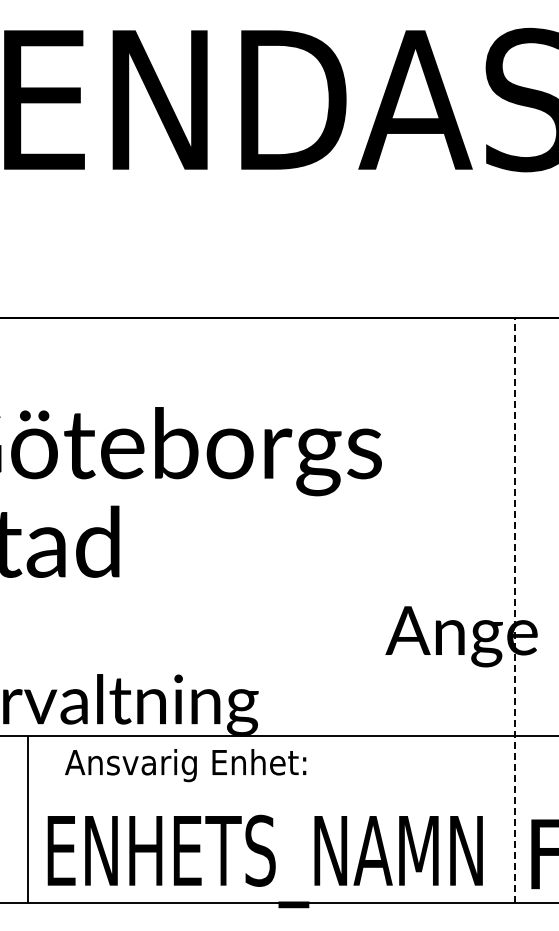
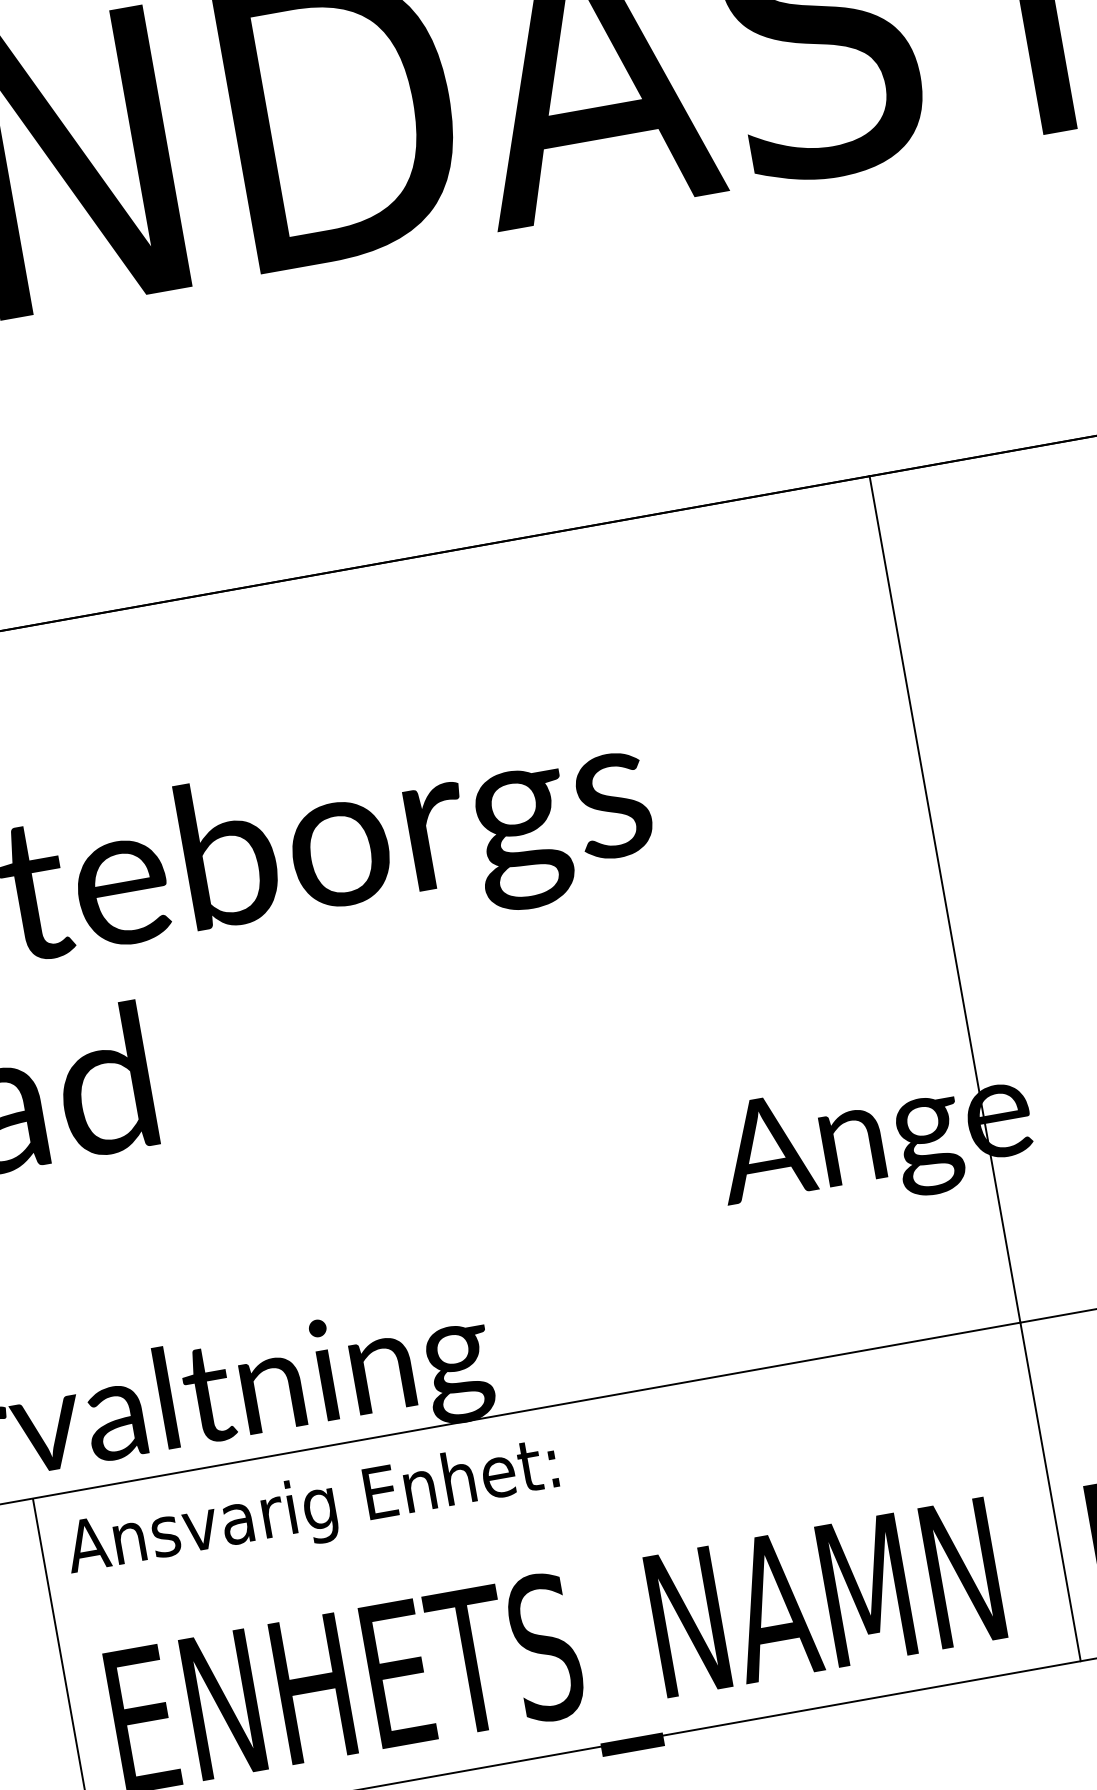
line: (515, 610) -> (975, 1068), dashed -> solid
text: (185, 765) -> (312, 1510), moved

